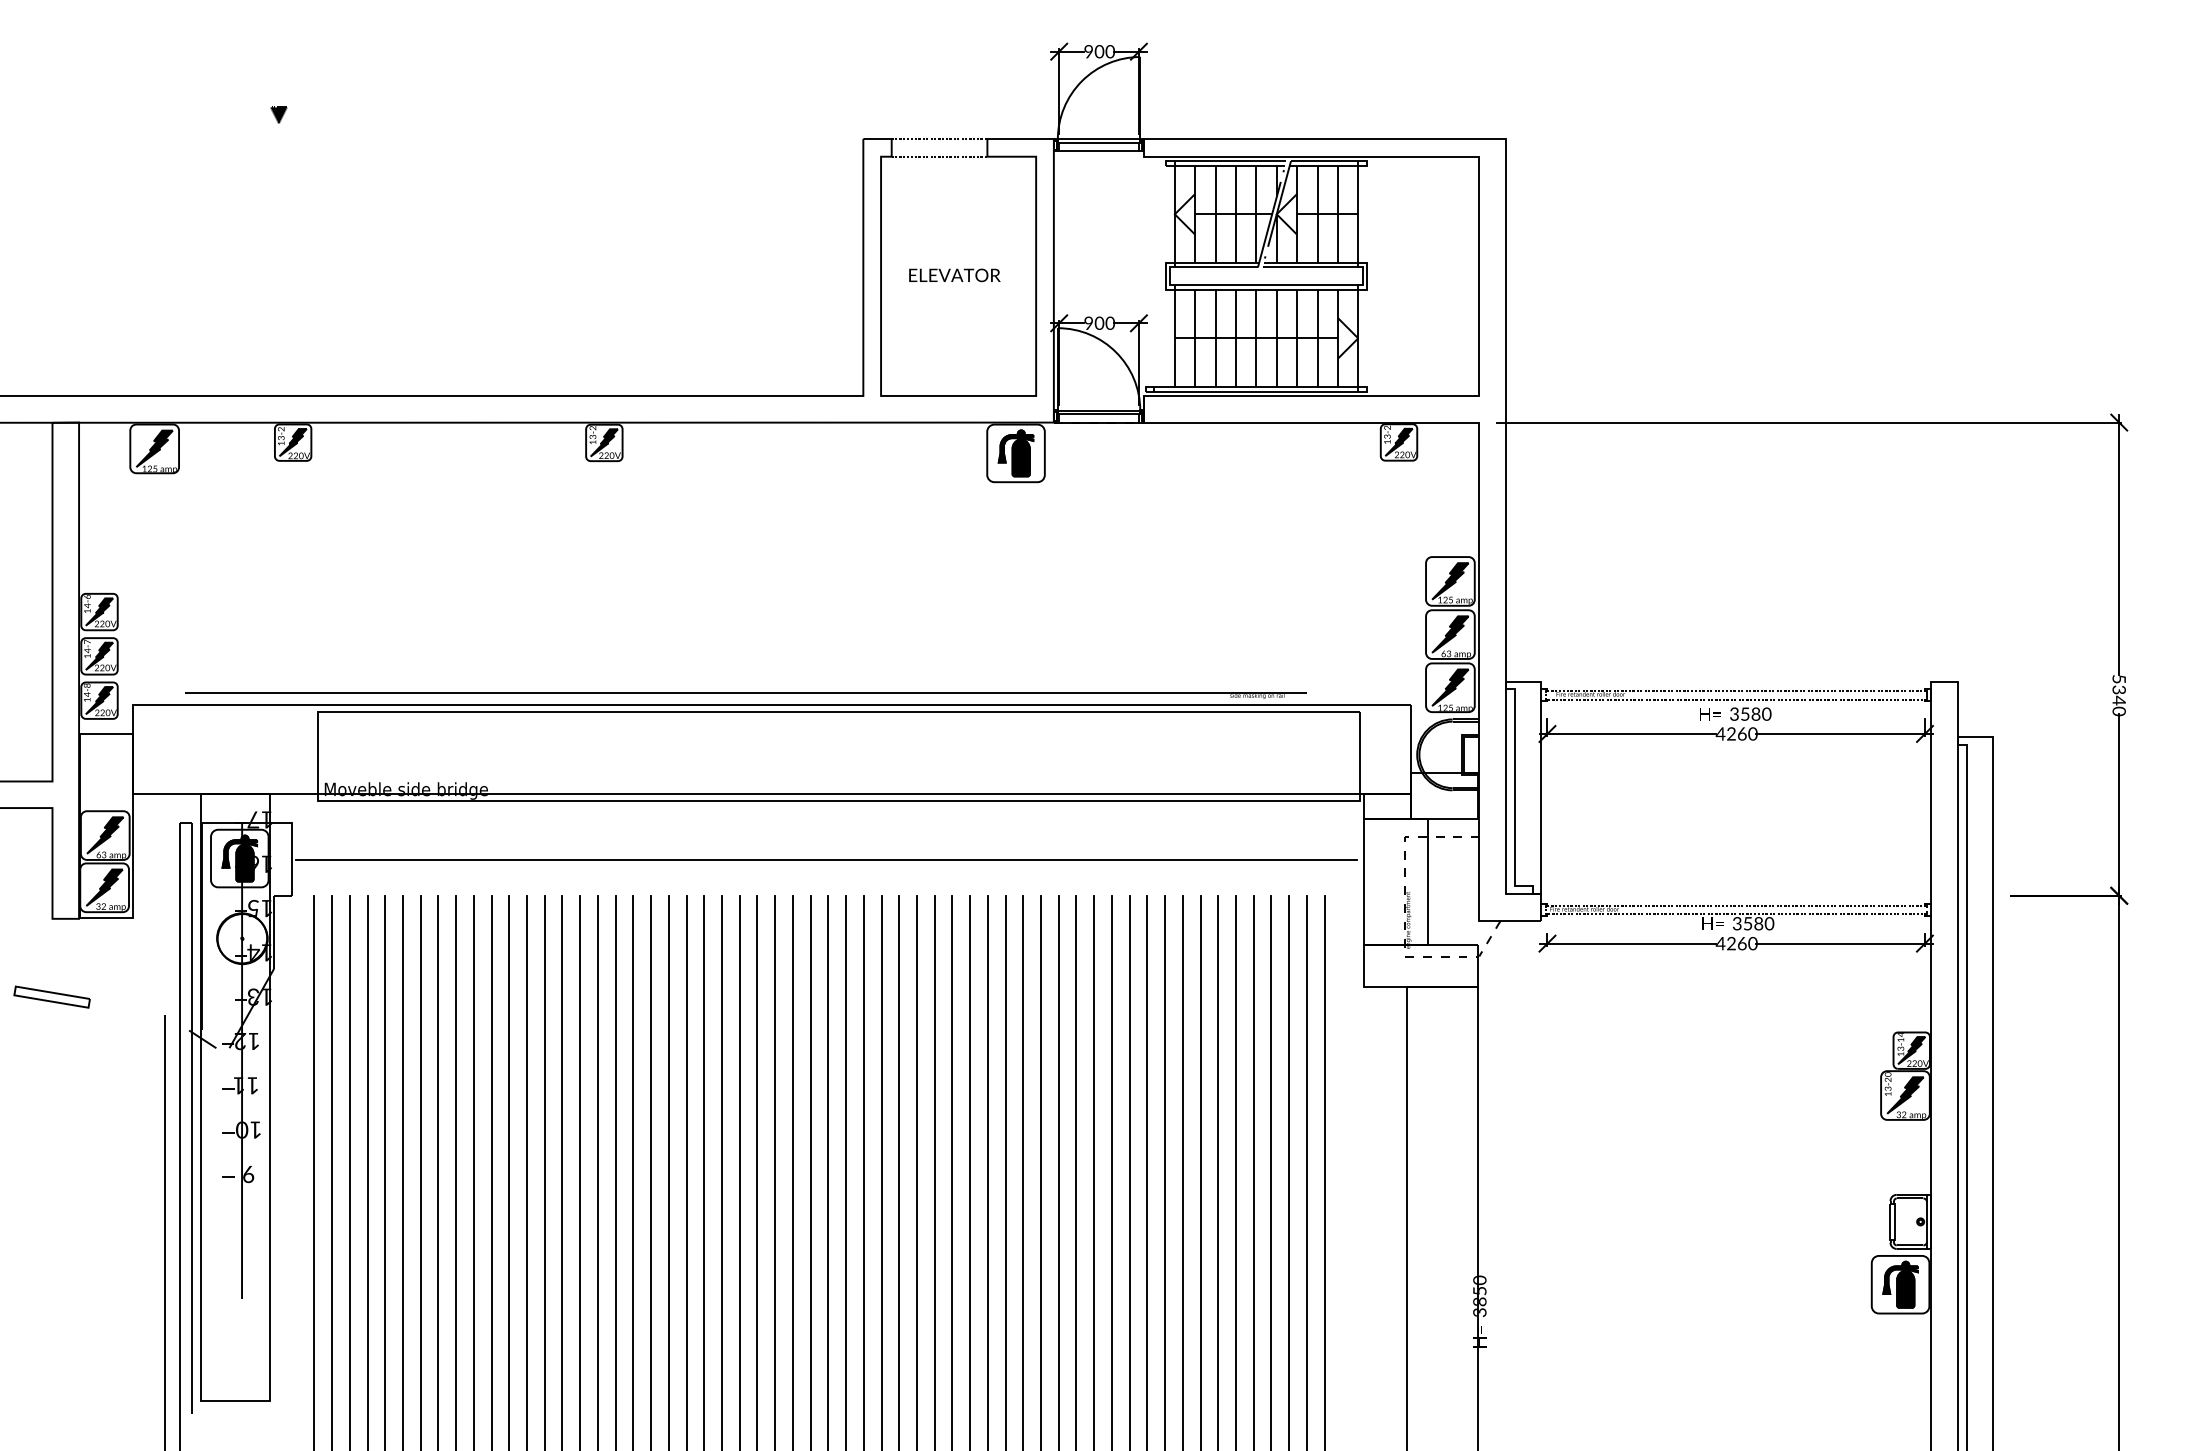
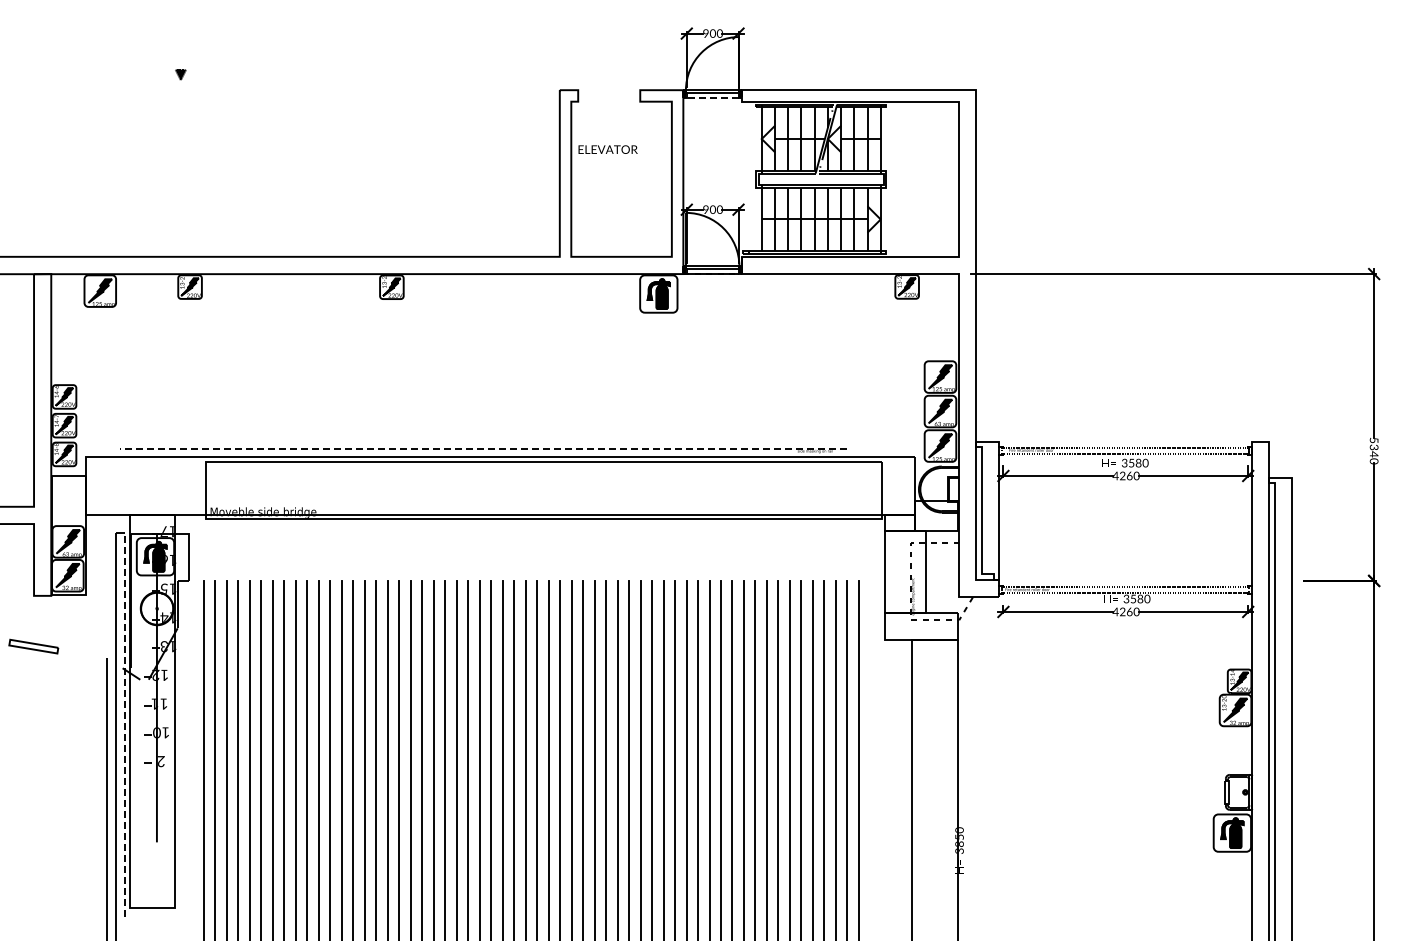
line: (939, 139) -> (609, 90), removed
line: (1098, 151) -> (712, 98), solid -> dashed
line: (939, 156) -> (609, 101), removed
text: (953, 275) -> (607, 149), moved
line: (745, 693) -> (483, 449), solid -> dashed
line: (825, 859) -> (535, 557), removed
line: (191, 1118) -> (124, 725), solid -> dashed
text: (249, 1172) -> (161, 760), 9 -> 2

